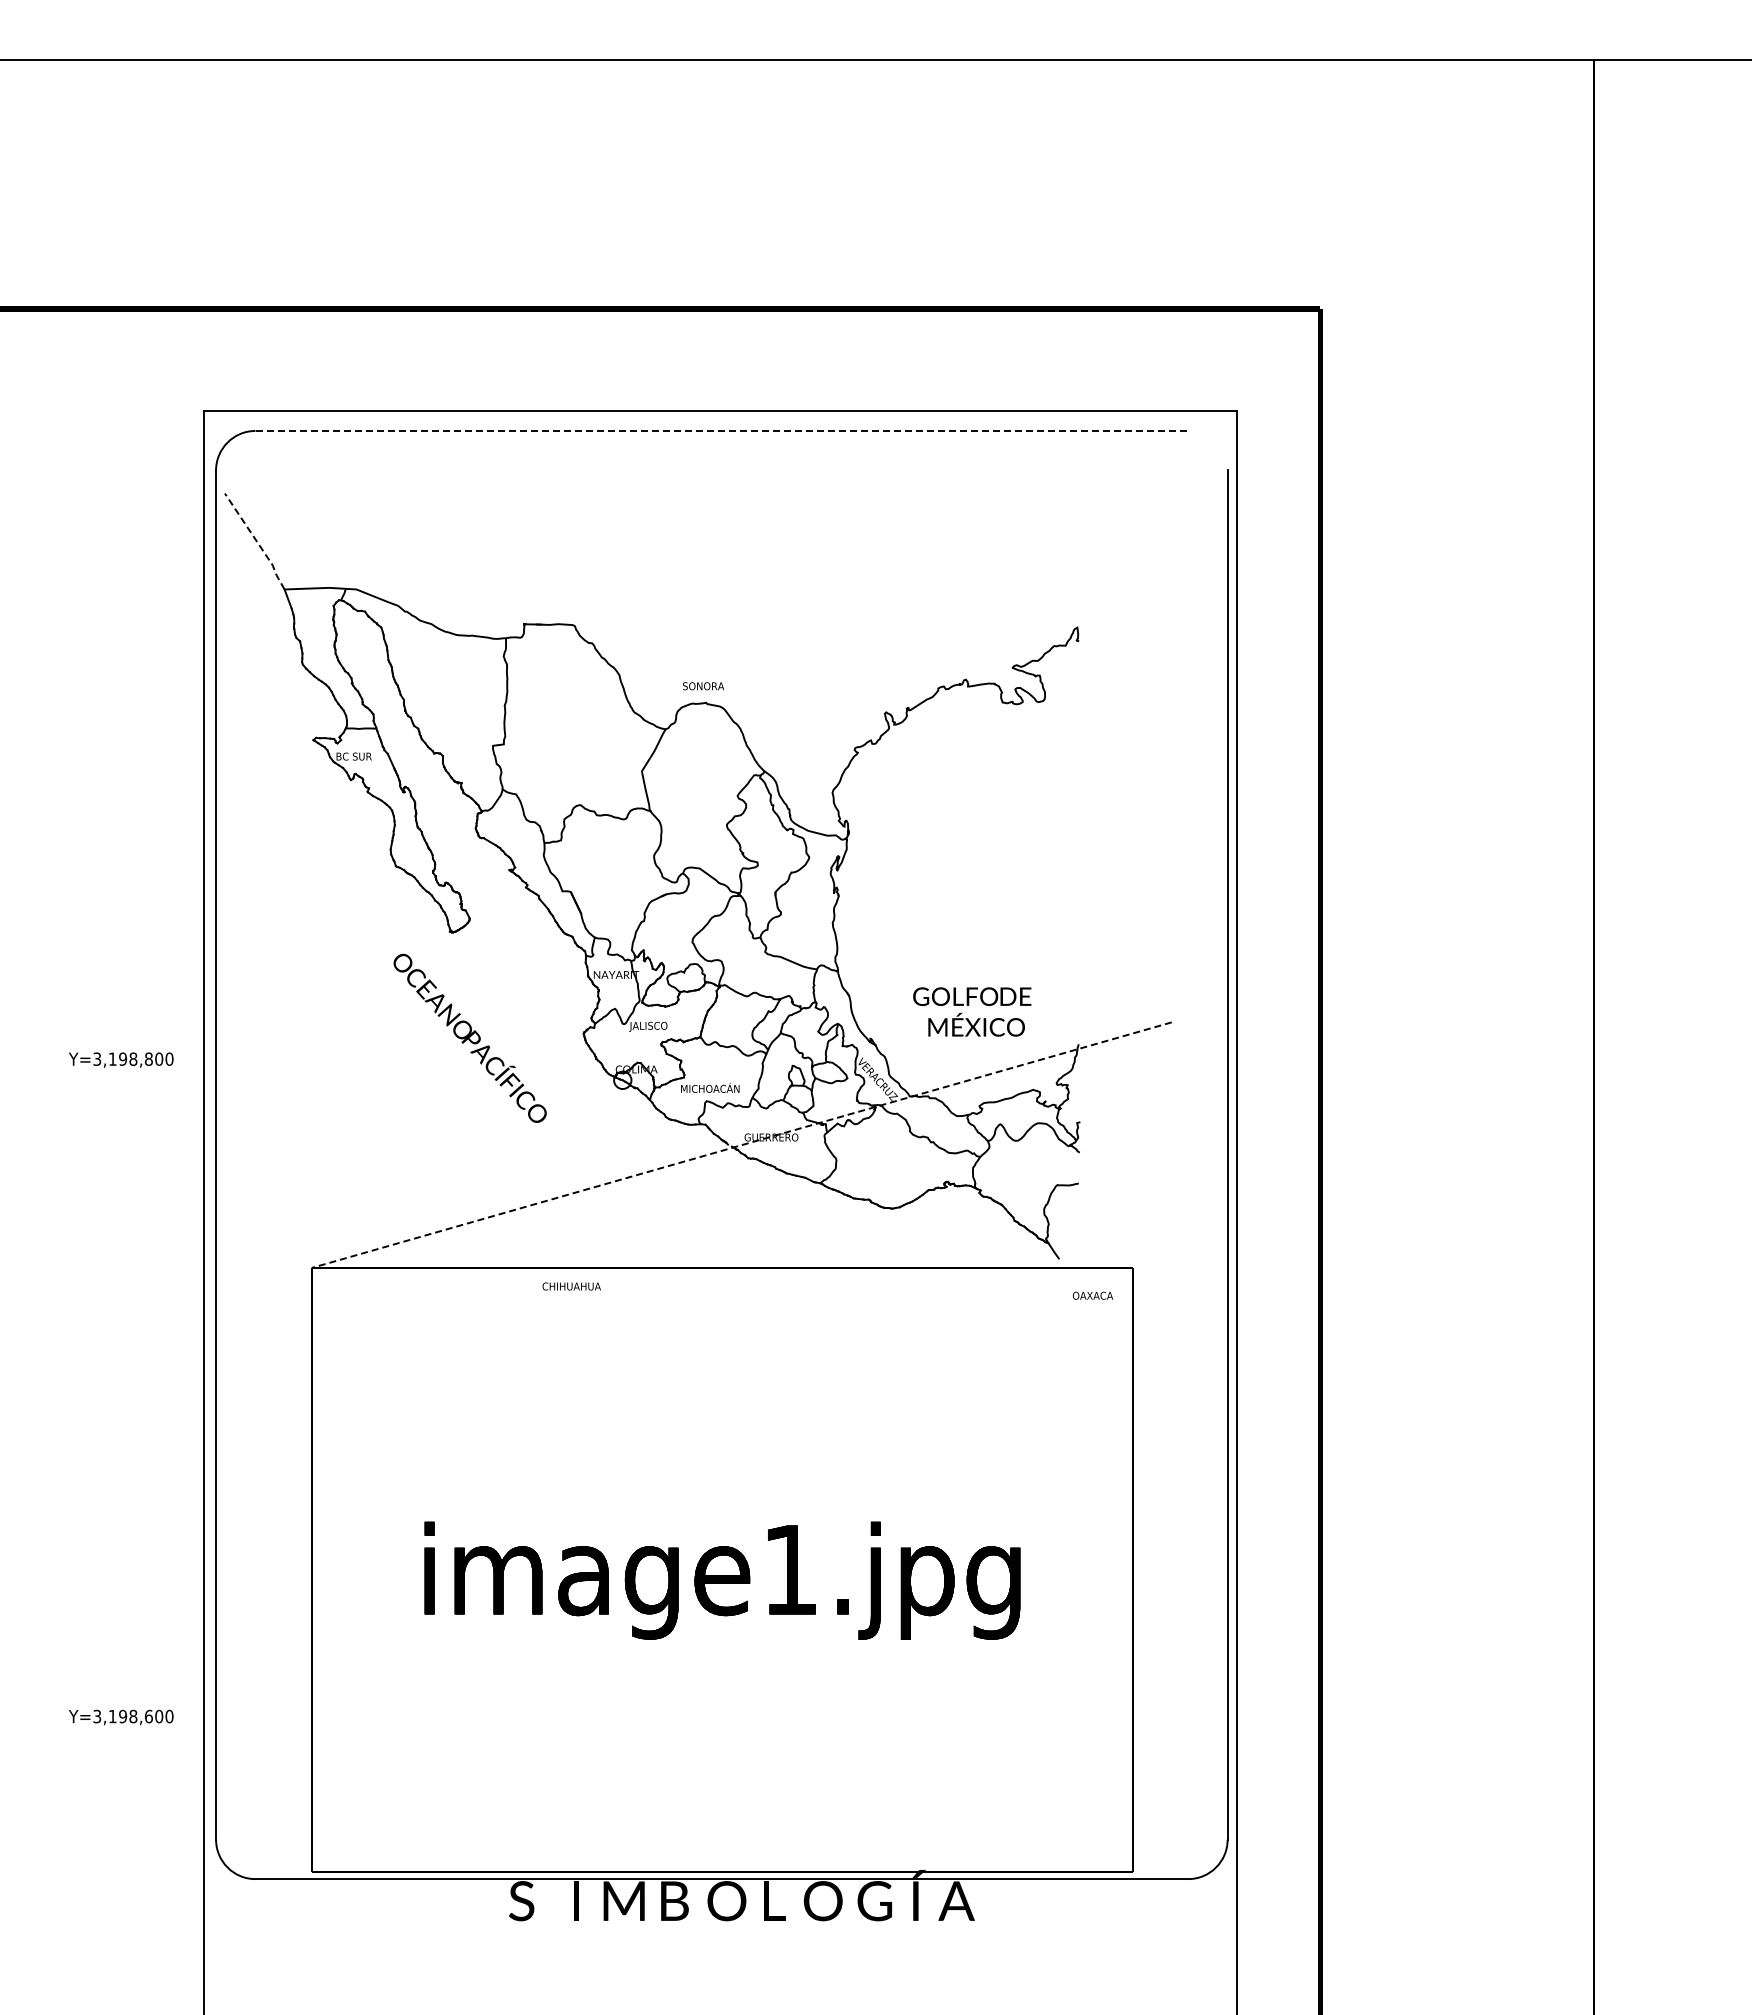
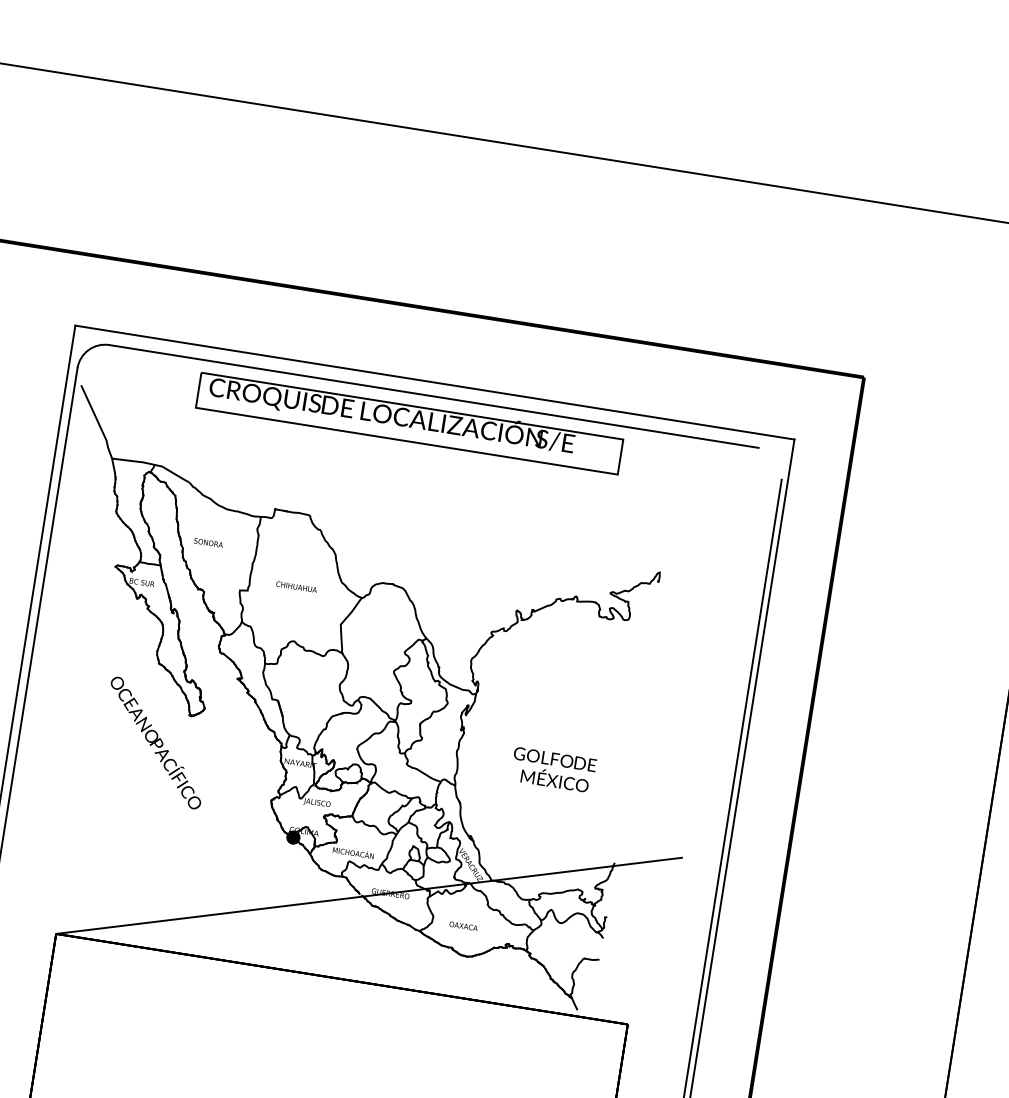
line: (722, 430) -> (434, 396), dashed -> solid
part: (693, 473) -> (409, 422), added
line: (256, 541) -> (97, 422), dashed -> solid
text: (703, 686) -> (208, 543), moved
text: (972, 1011) -> (553, 769), moved
text: (469, 1037) -> (155, 742), moved
hatch: (622, 1080) -> (293, 837), added
line: (741, 1145) -> (368, 896), dashed -> solid
text: (571, 1286) -> (296, 587), moved
text: (1092, 1295) -> (463, 925), moved

